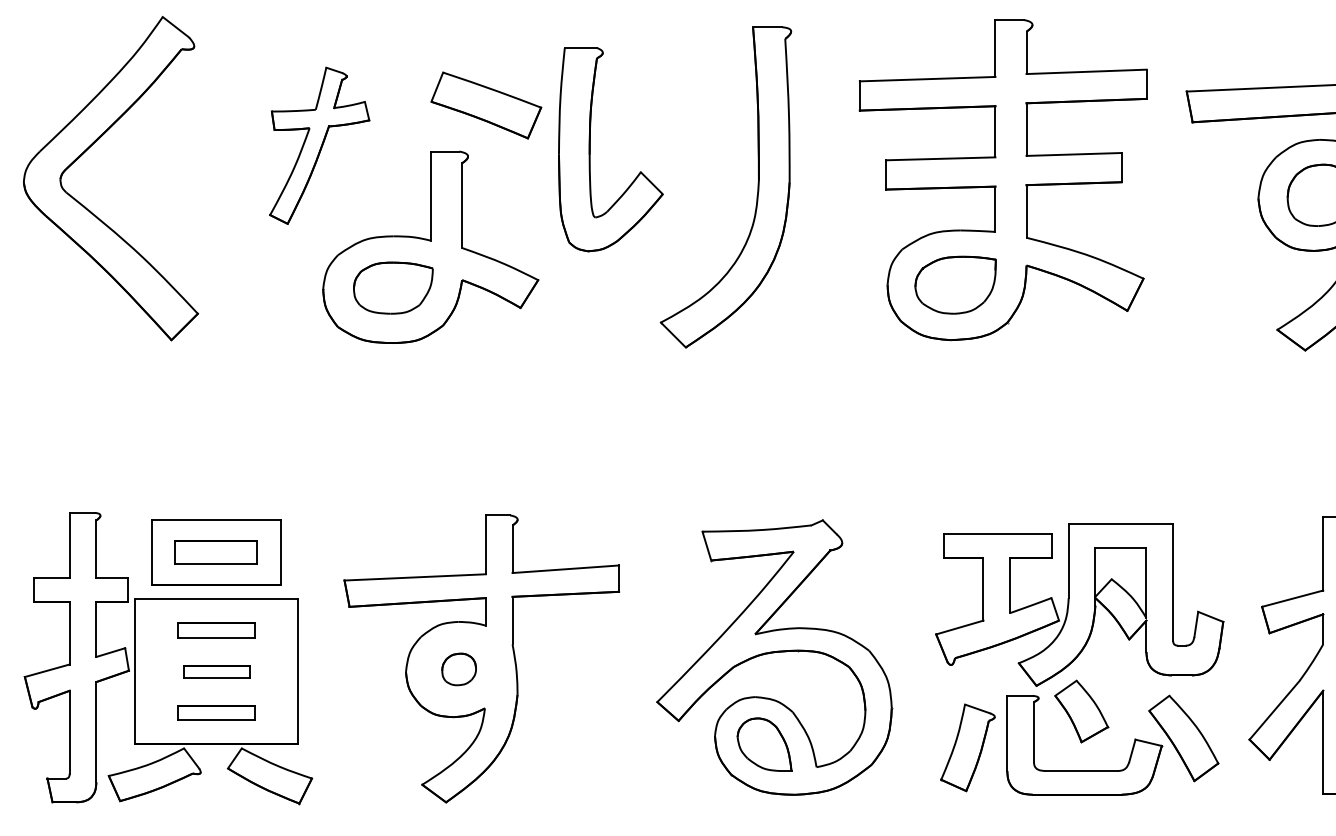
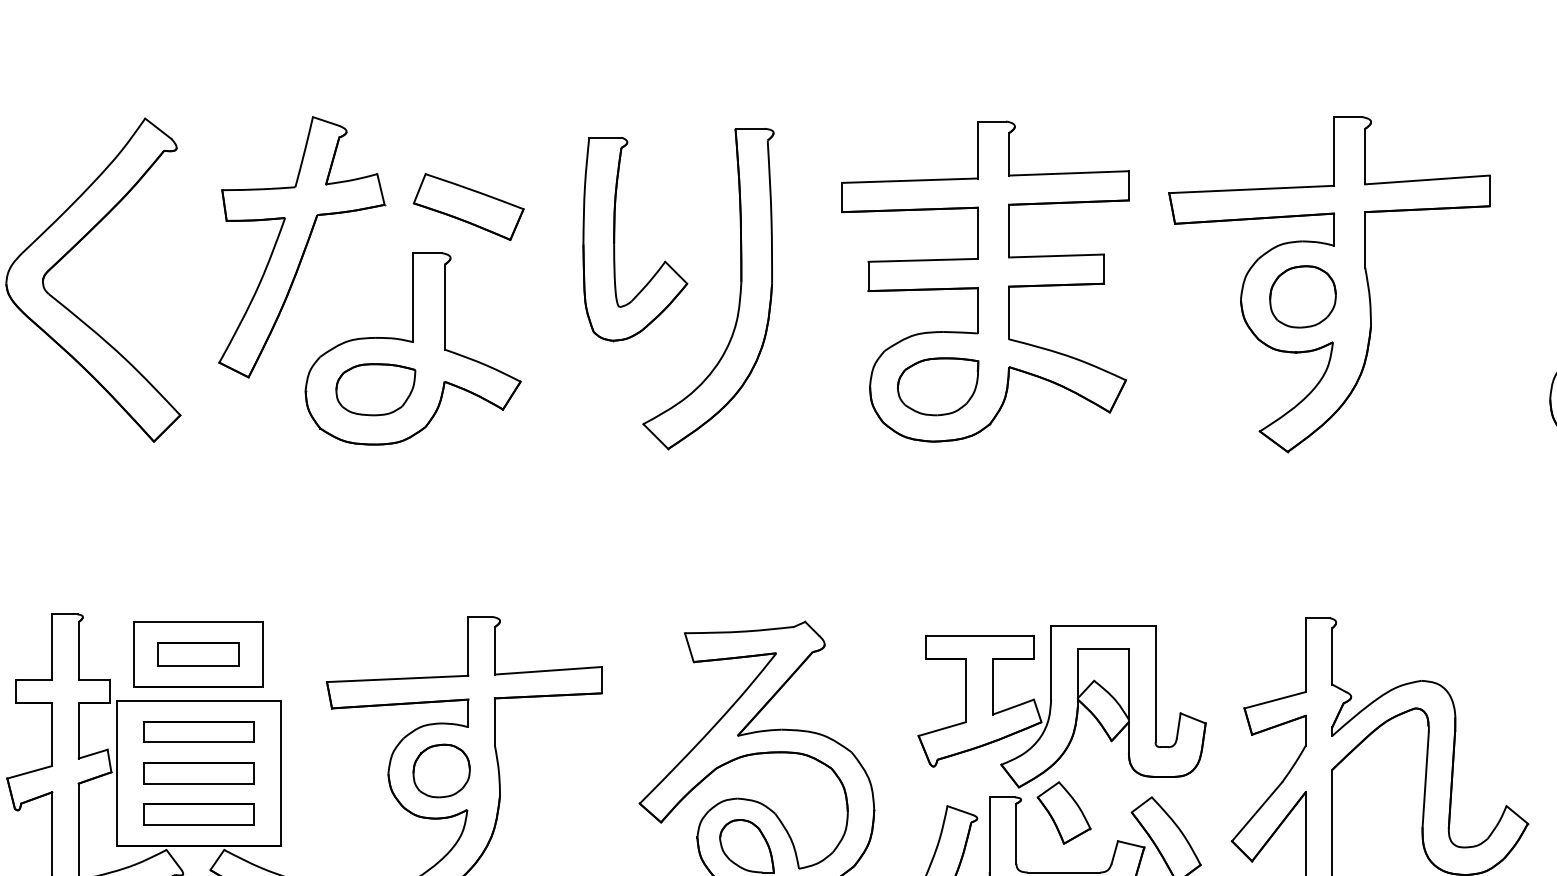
part: (320, 145) -> (302, 247), size x1.67
part: (591, 149) -> (615, 239), moved
part: (216, 629) -> (198, 731), size x1.43
part: (459, 668) -> (441, 770), size x1.67
part: (216, 671) -> (198, 773), size x1.67
part: (216, 712) -> (198, 814), size x1.43

